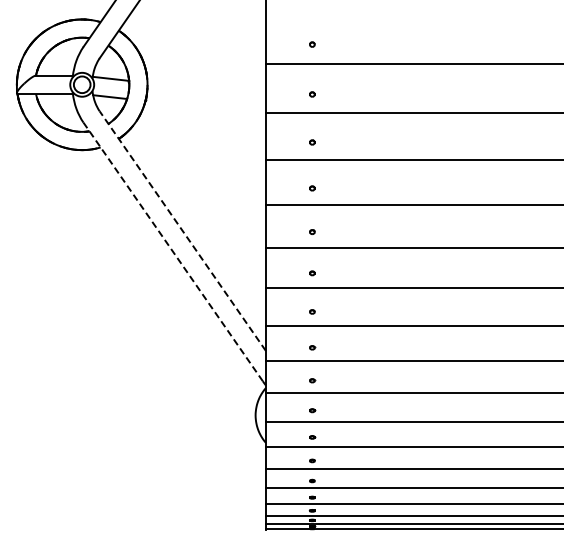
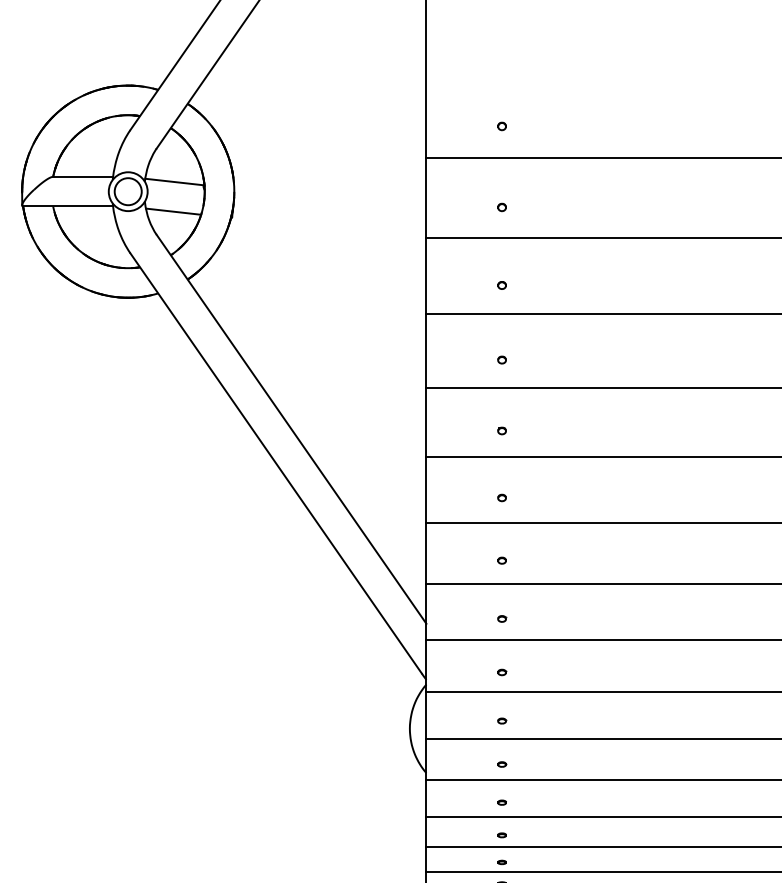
line: (182, 231) -> (291, 429), dashed -> solid
line: (172, 251) -> (274, 462), dashed -> solid

